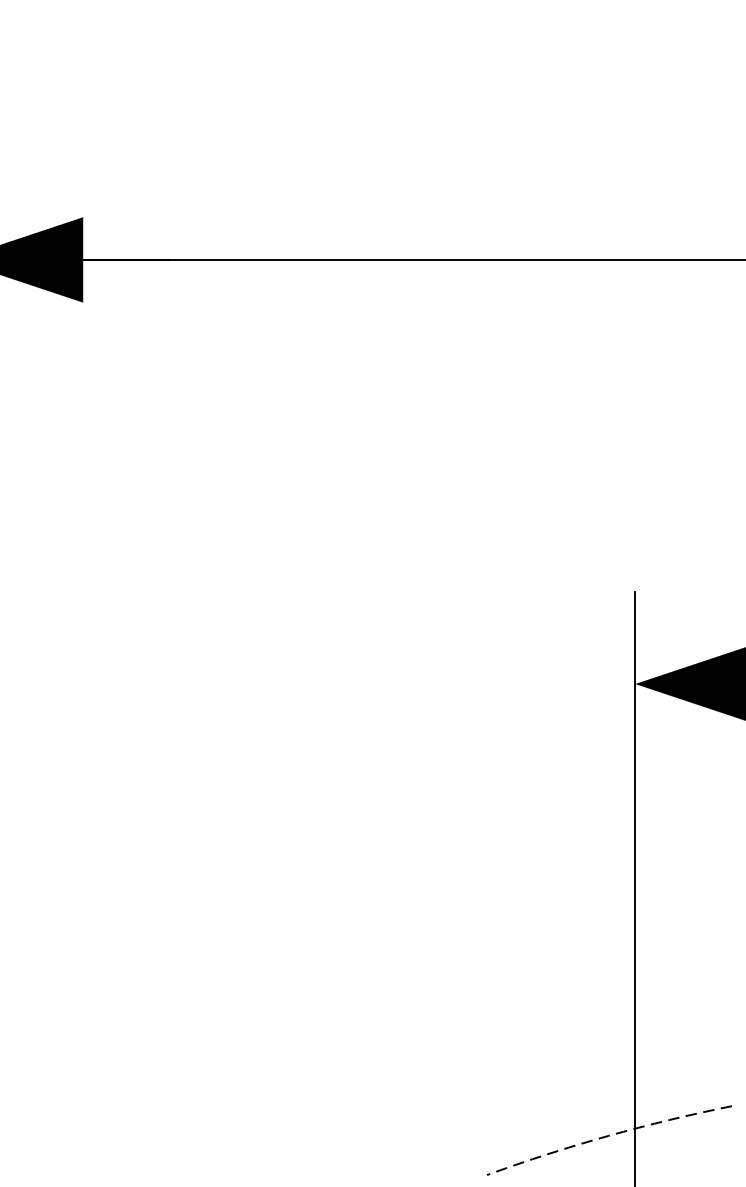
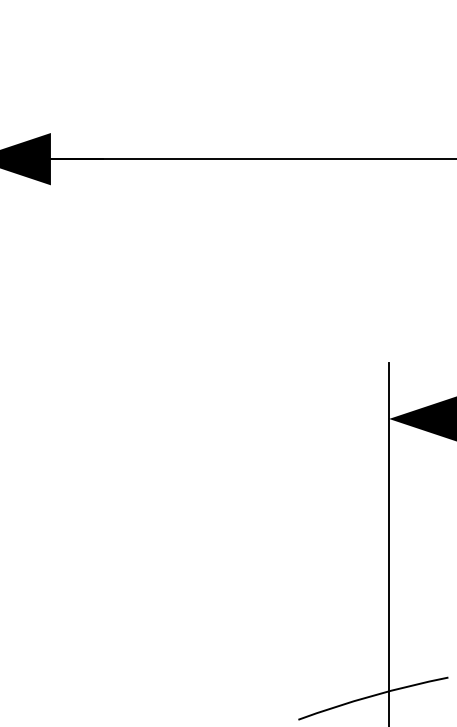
arc: (608, 1135) -> (372, 695), dashed -> solid

